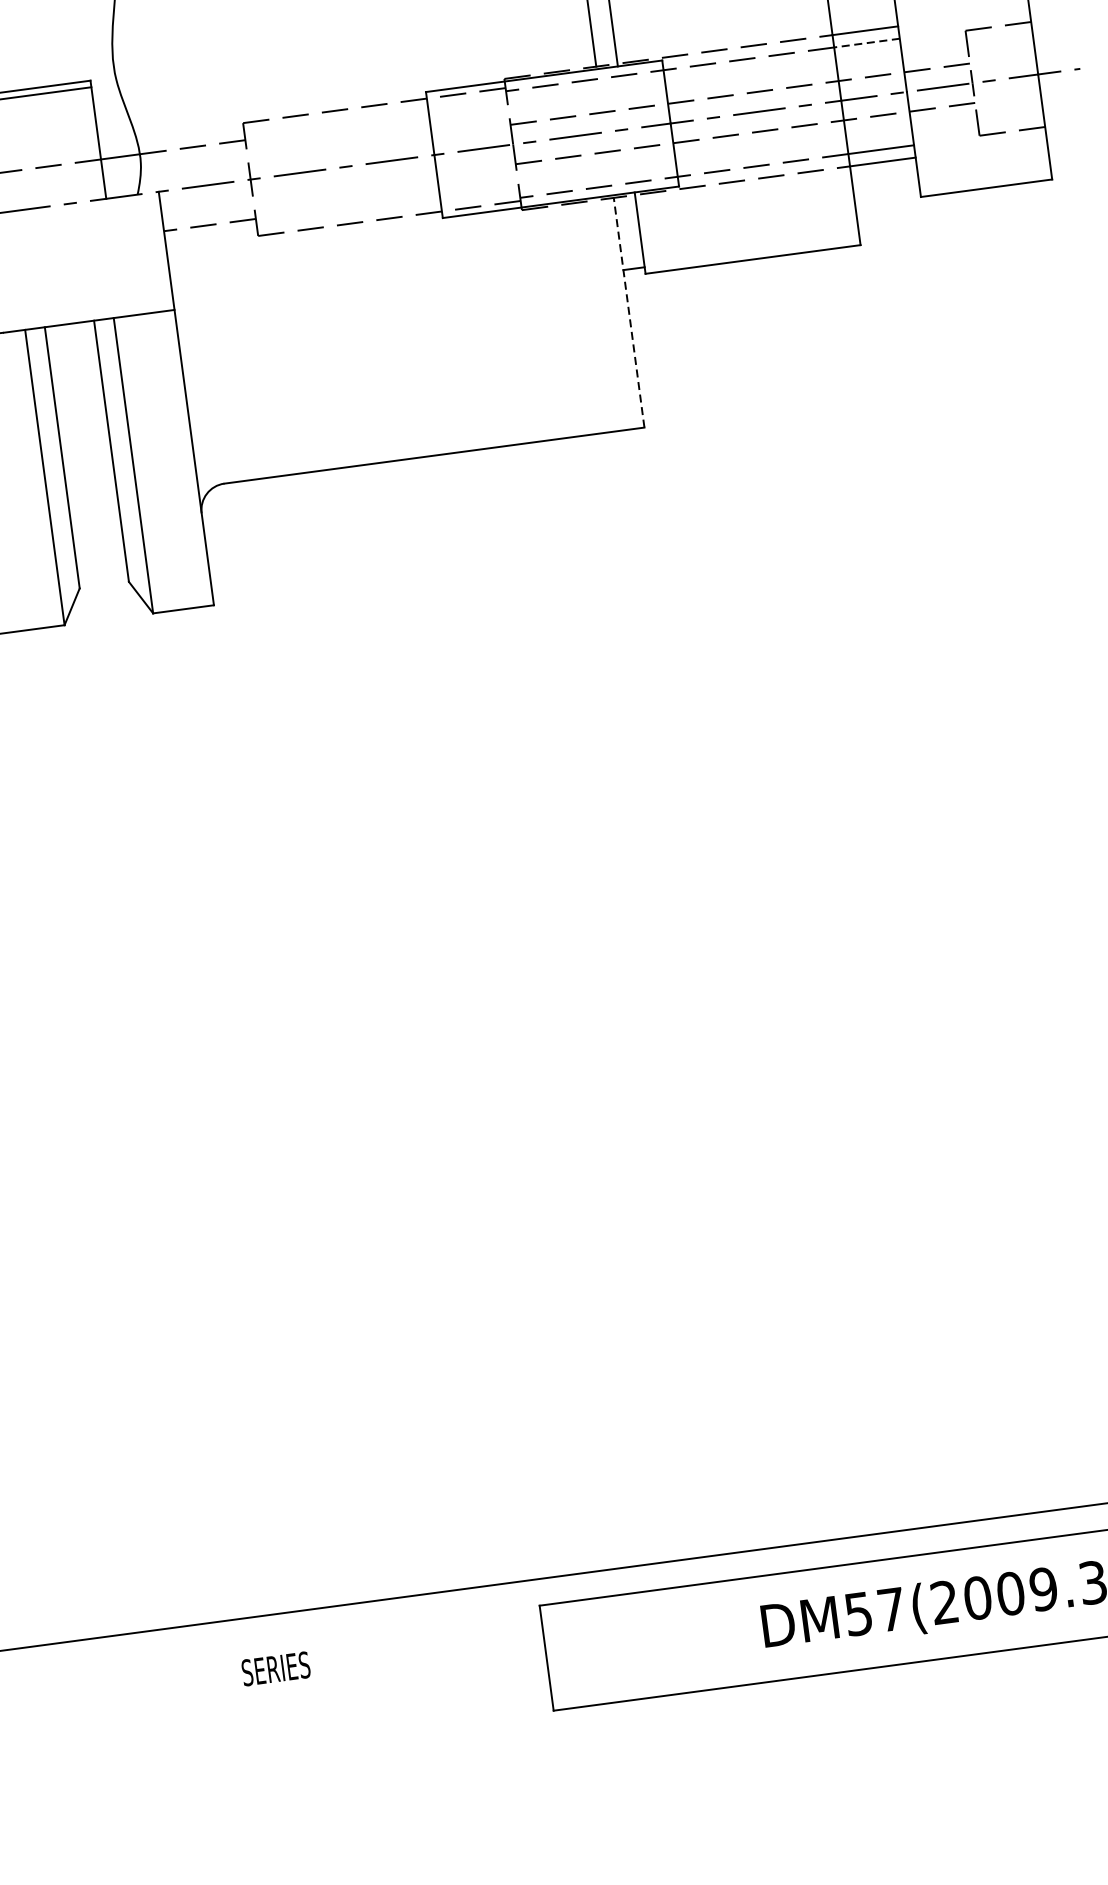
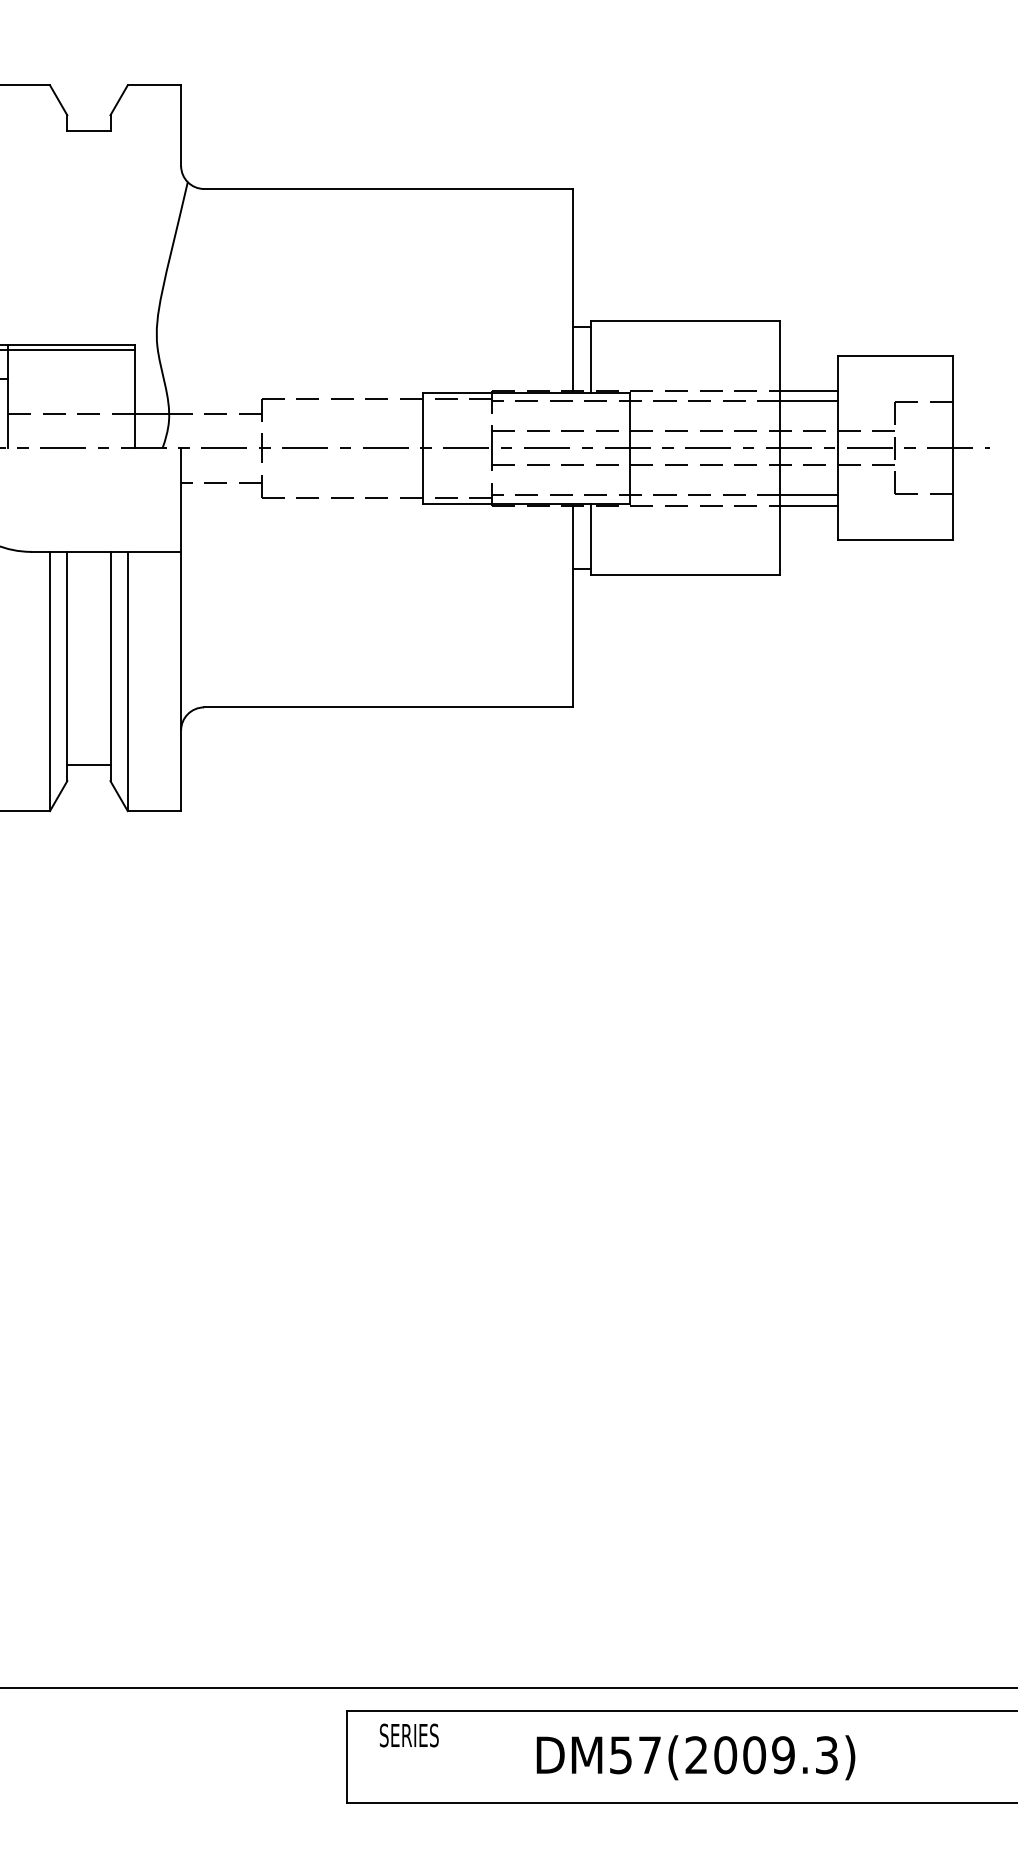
line: (866, 43) -> (808, 401), dashed -> solid
line: (628, 312) -> (572, 606), dashed -> solid
line: (101, 567) -> (88, 765), added
text: (275, 1669) -> (408, 1735), moved

